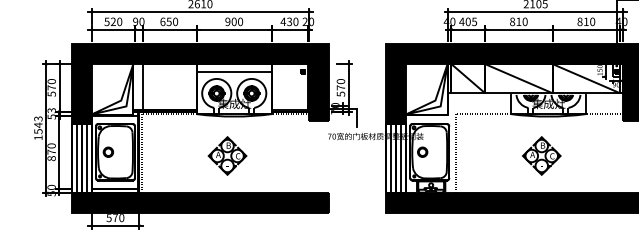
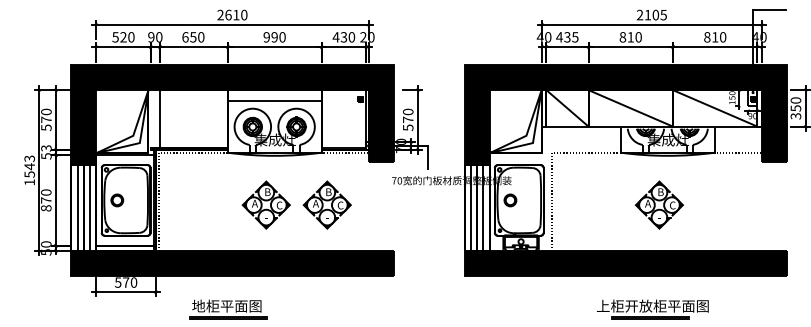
text: (234, 22) -> (274, 37), 900 -> 990
text: (468, 22) -> (567, 37), 405 -> 435
part: (275, 155) -> (326, 204), added

